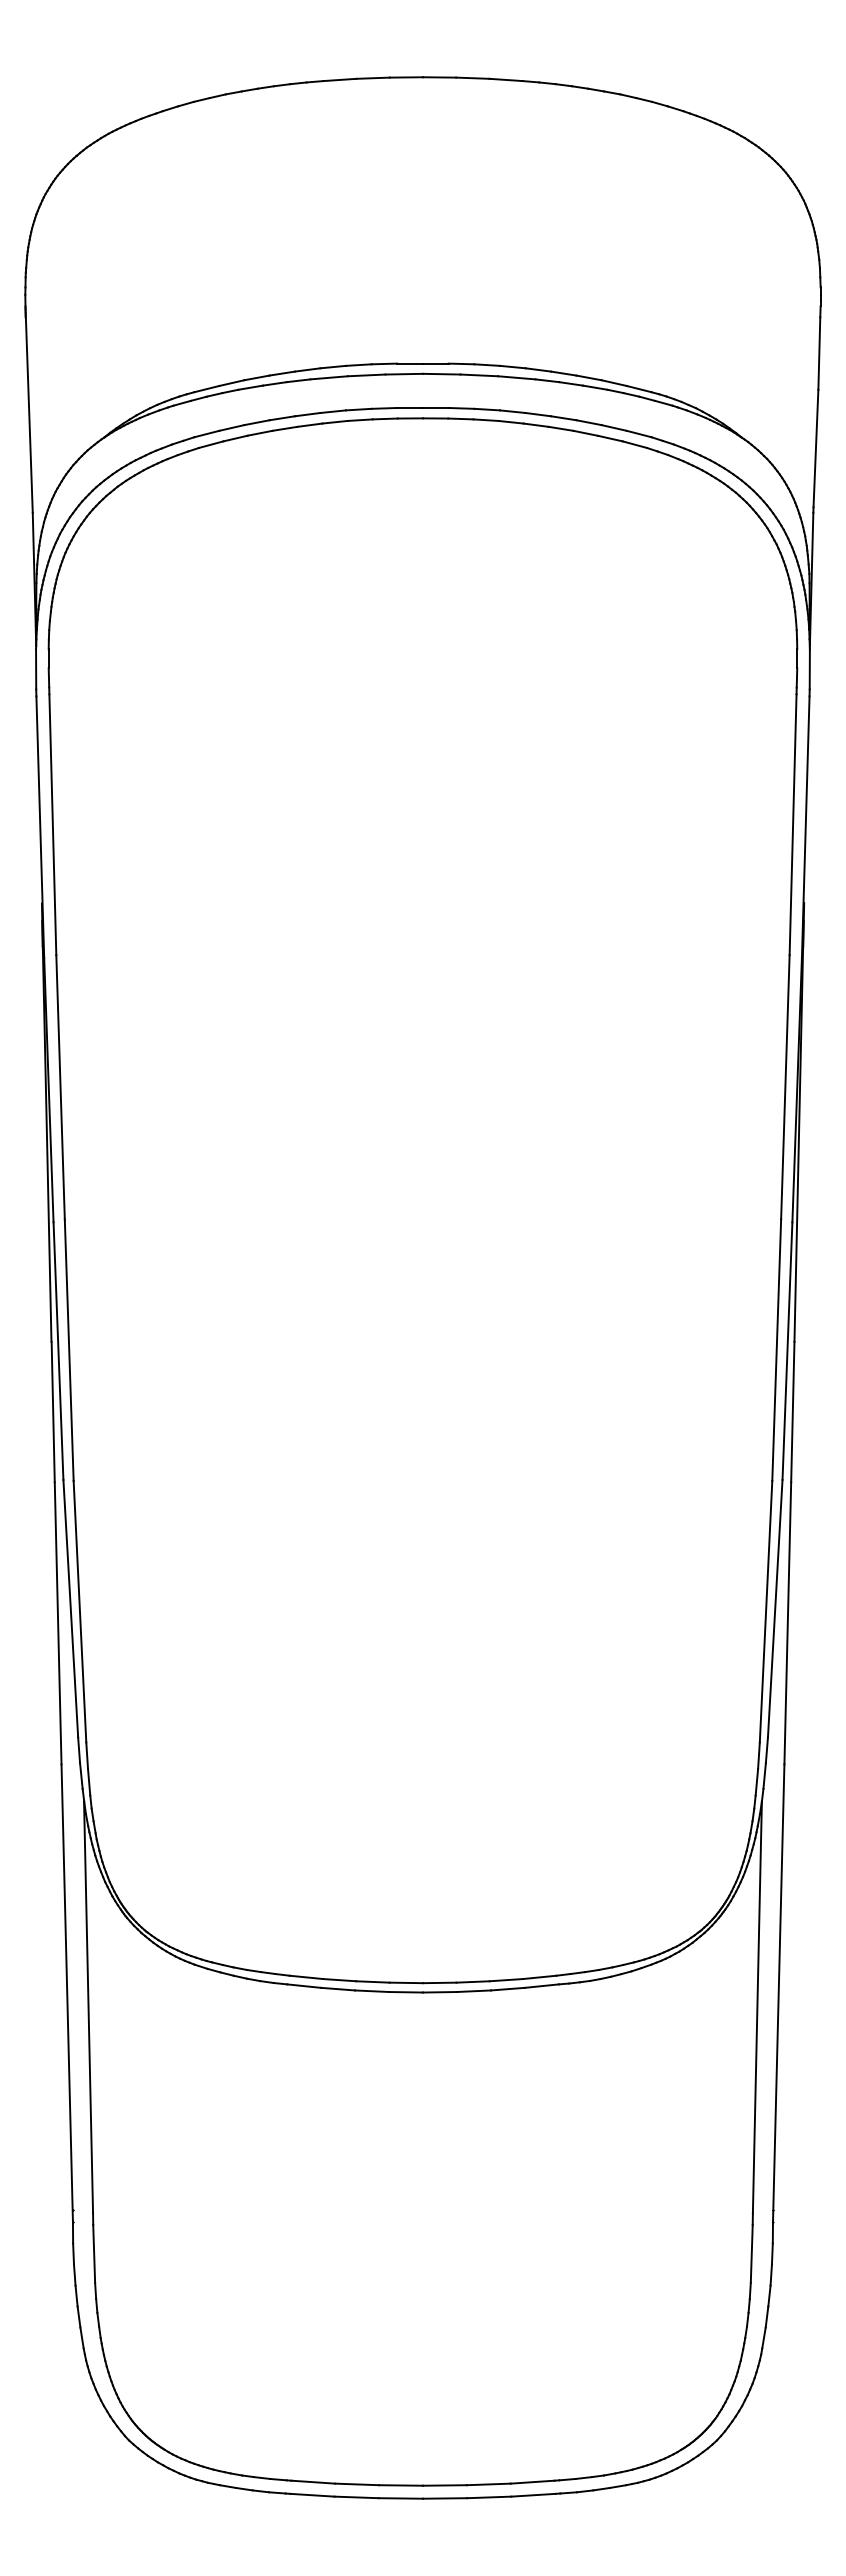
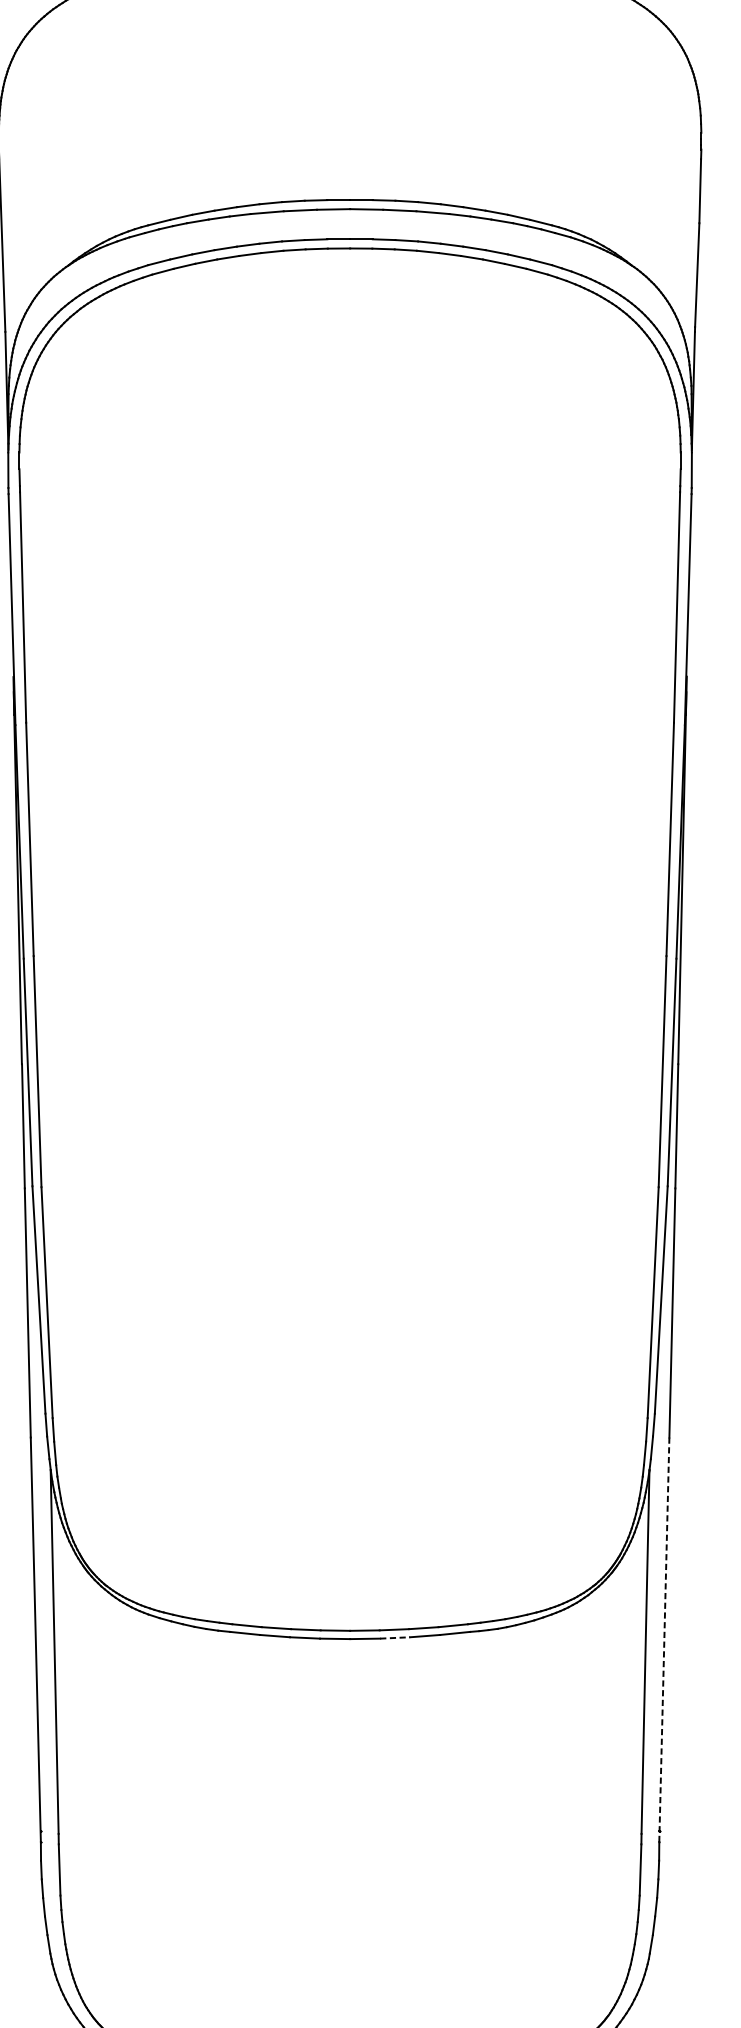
line: (473, 1991) -> (394, 1638), solid -> dashed
line: (778, 1993) -> (664, 1639), solid -> dashed

